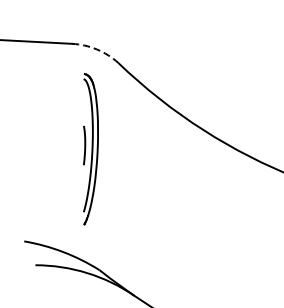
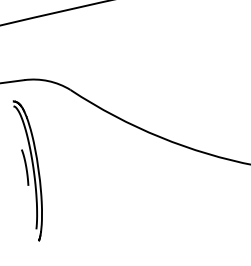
arc: (96, 49) -> (47, 81), dashed -> solid
part: (90, 149) -> (31, 170), moved

